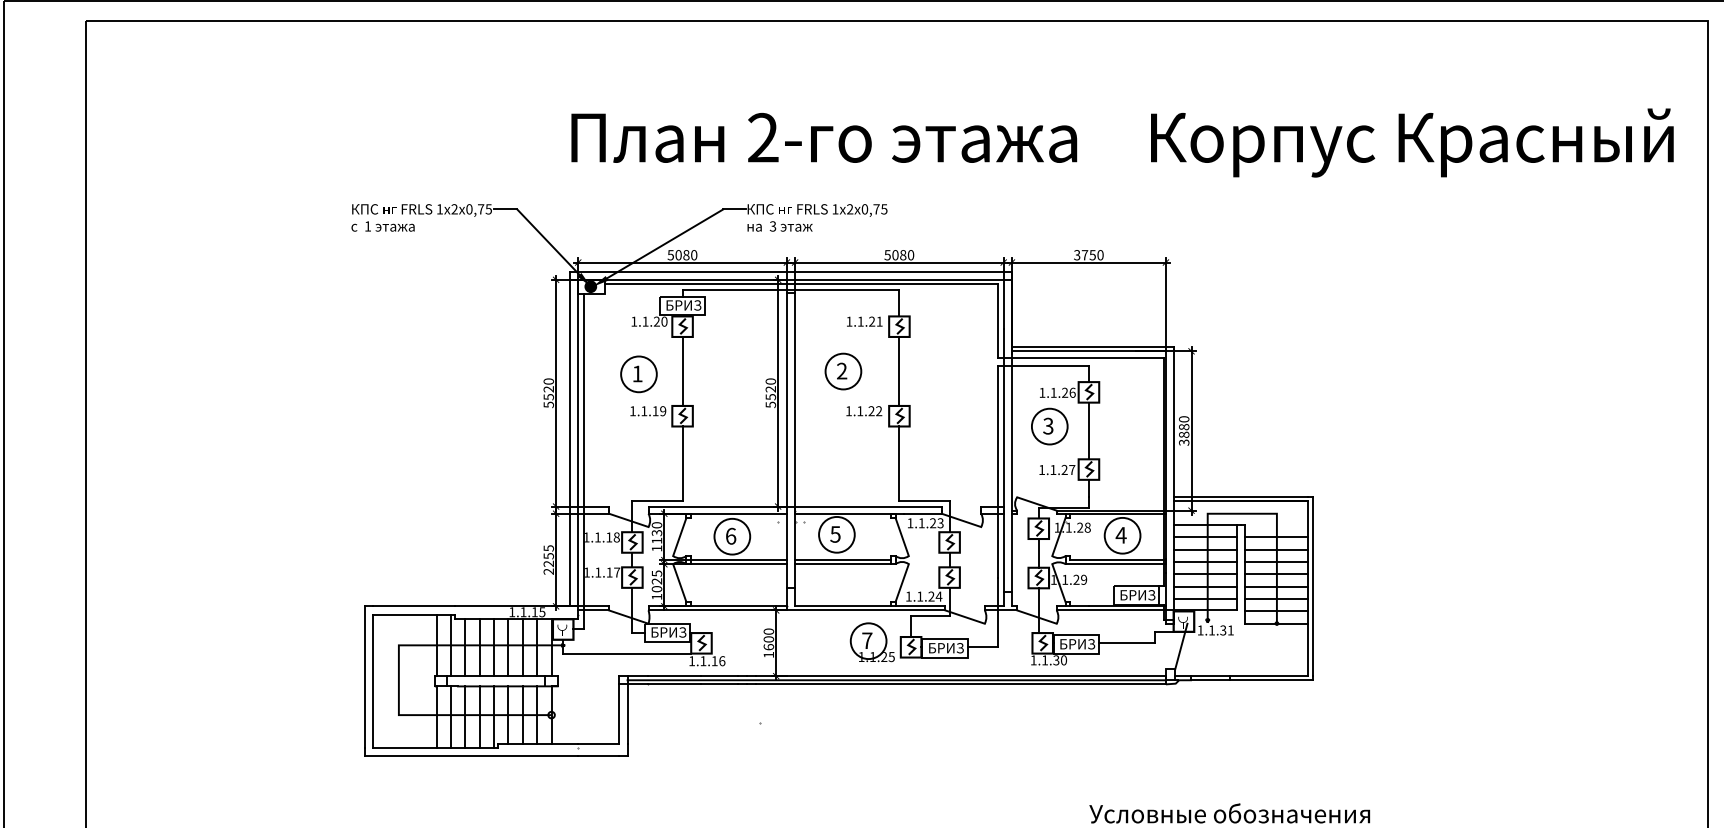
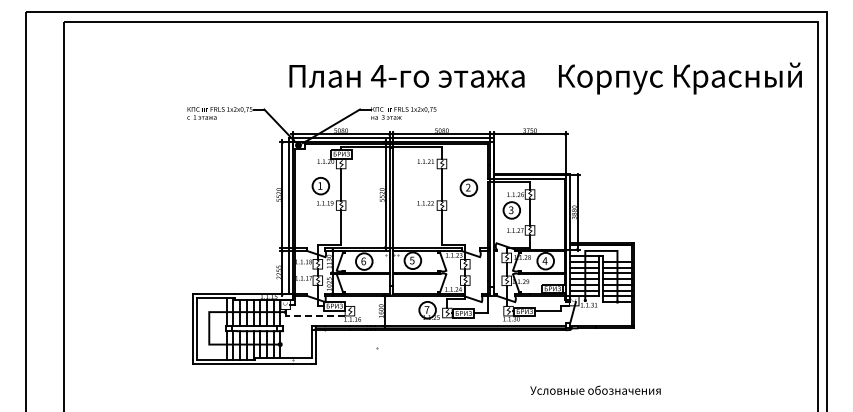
text: (762, 136) -> (378, 75), 2- -> 4-
part: (842, 370) -> (468, 187), moved
line: (627, 652) -> (315, 315), solid -> dashed

